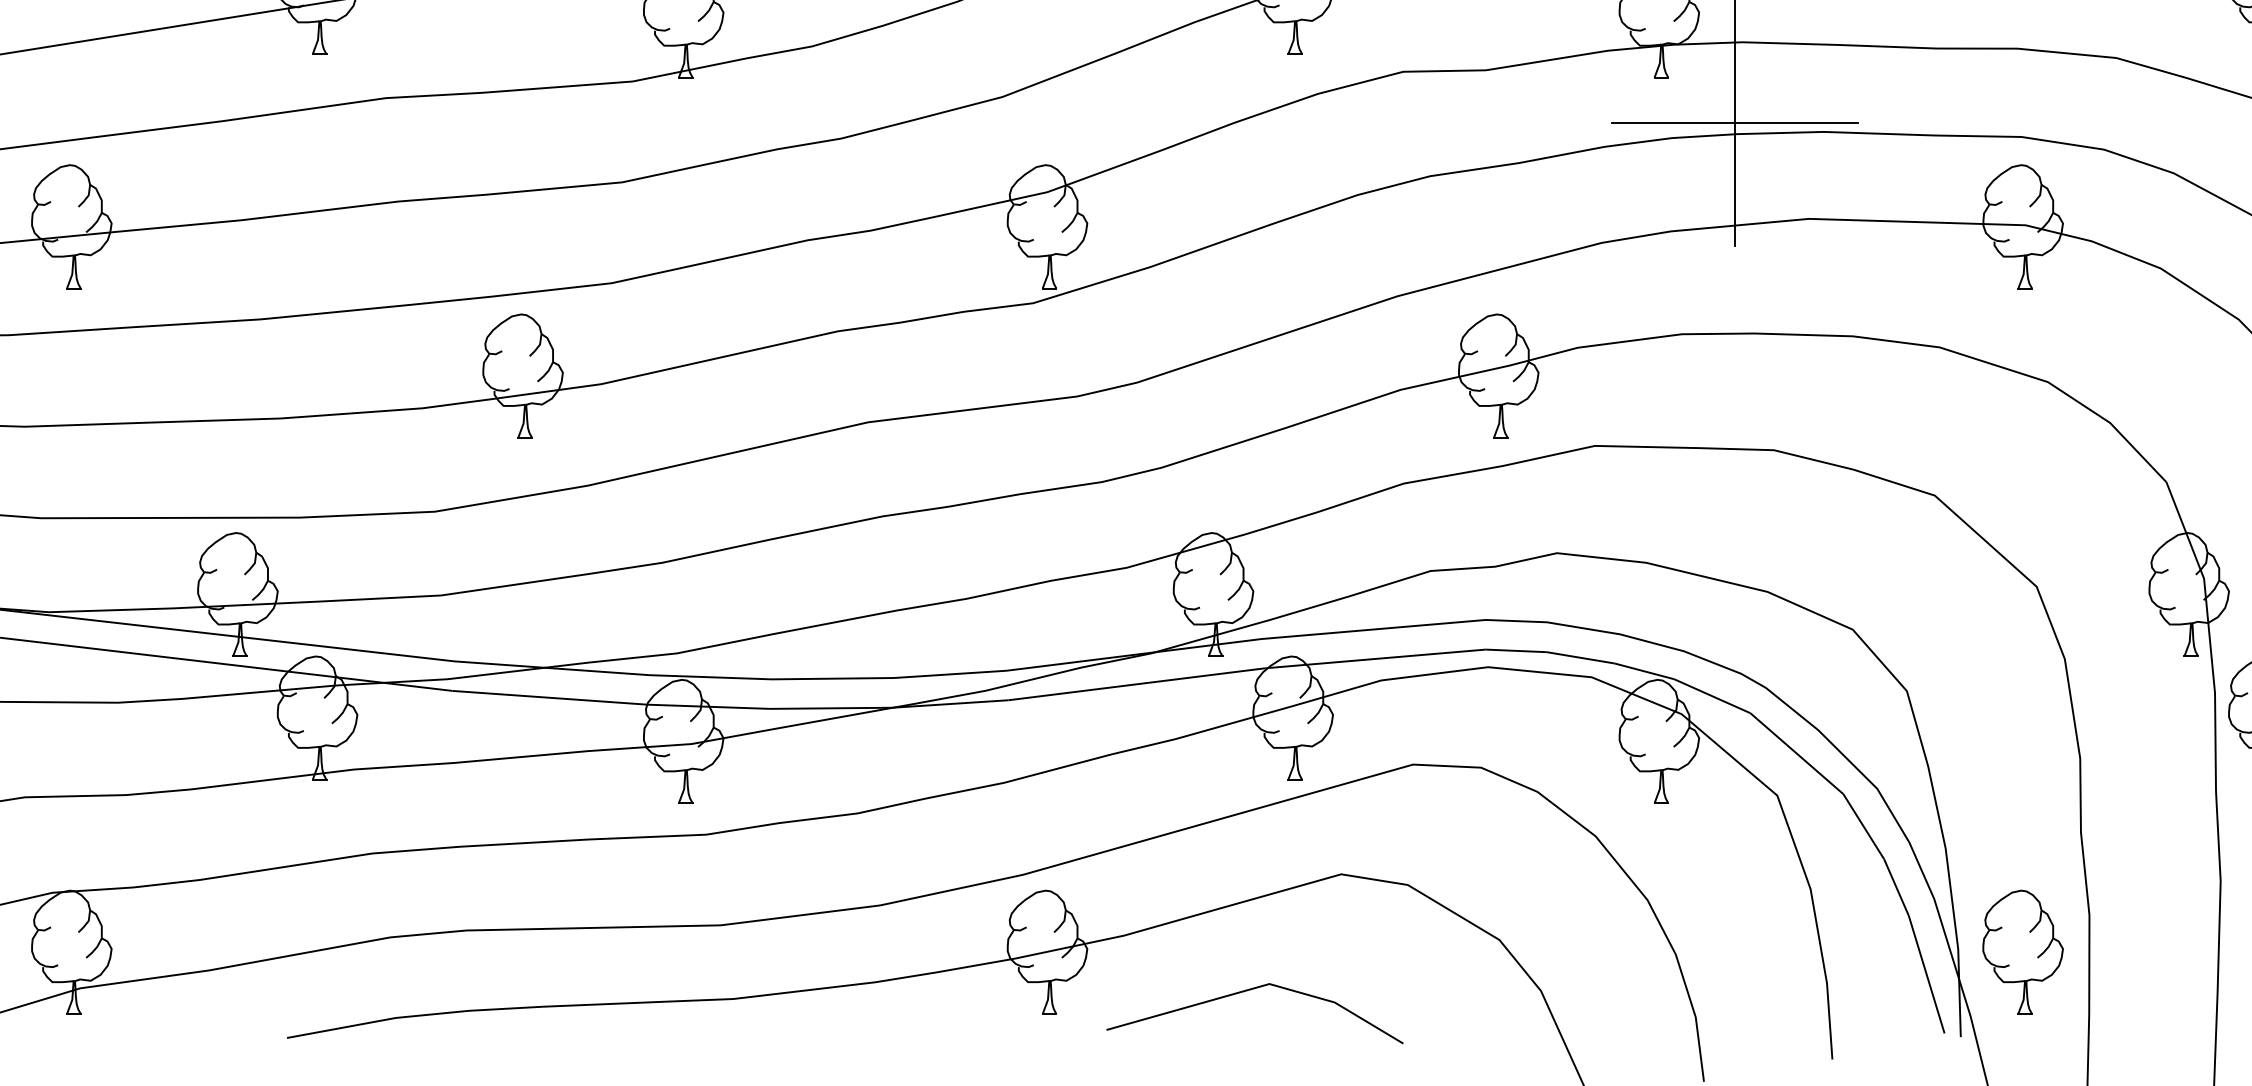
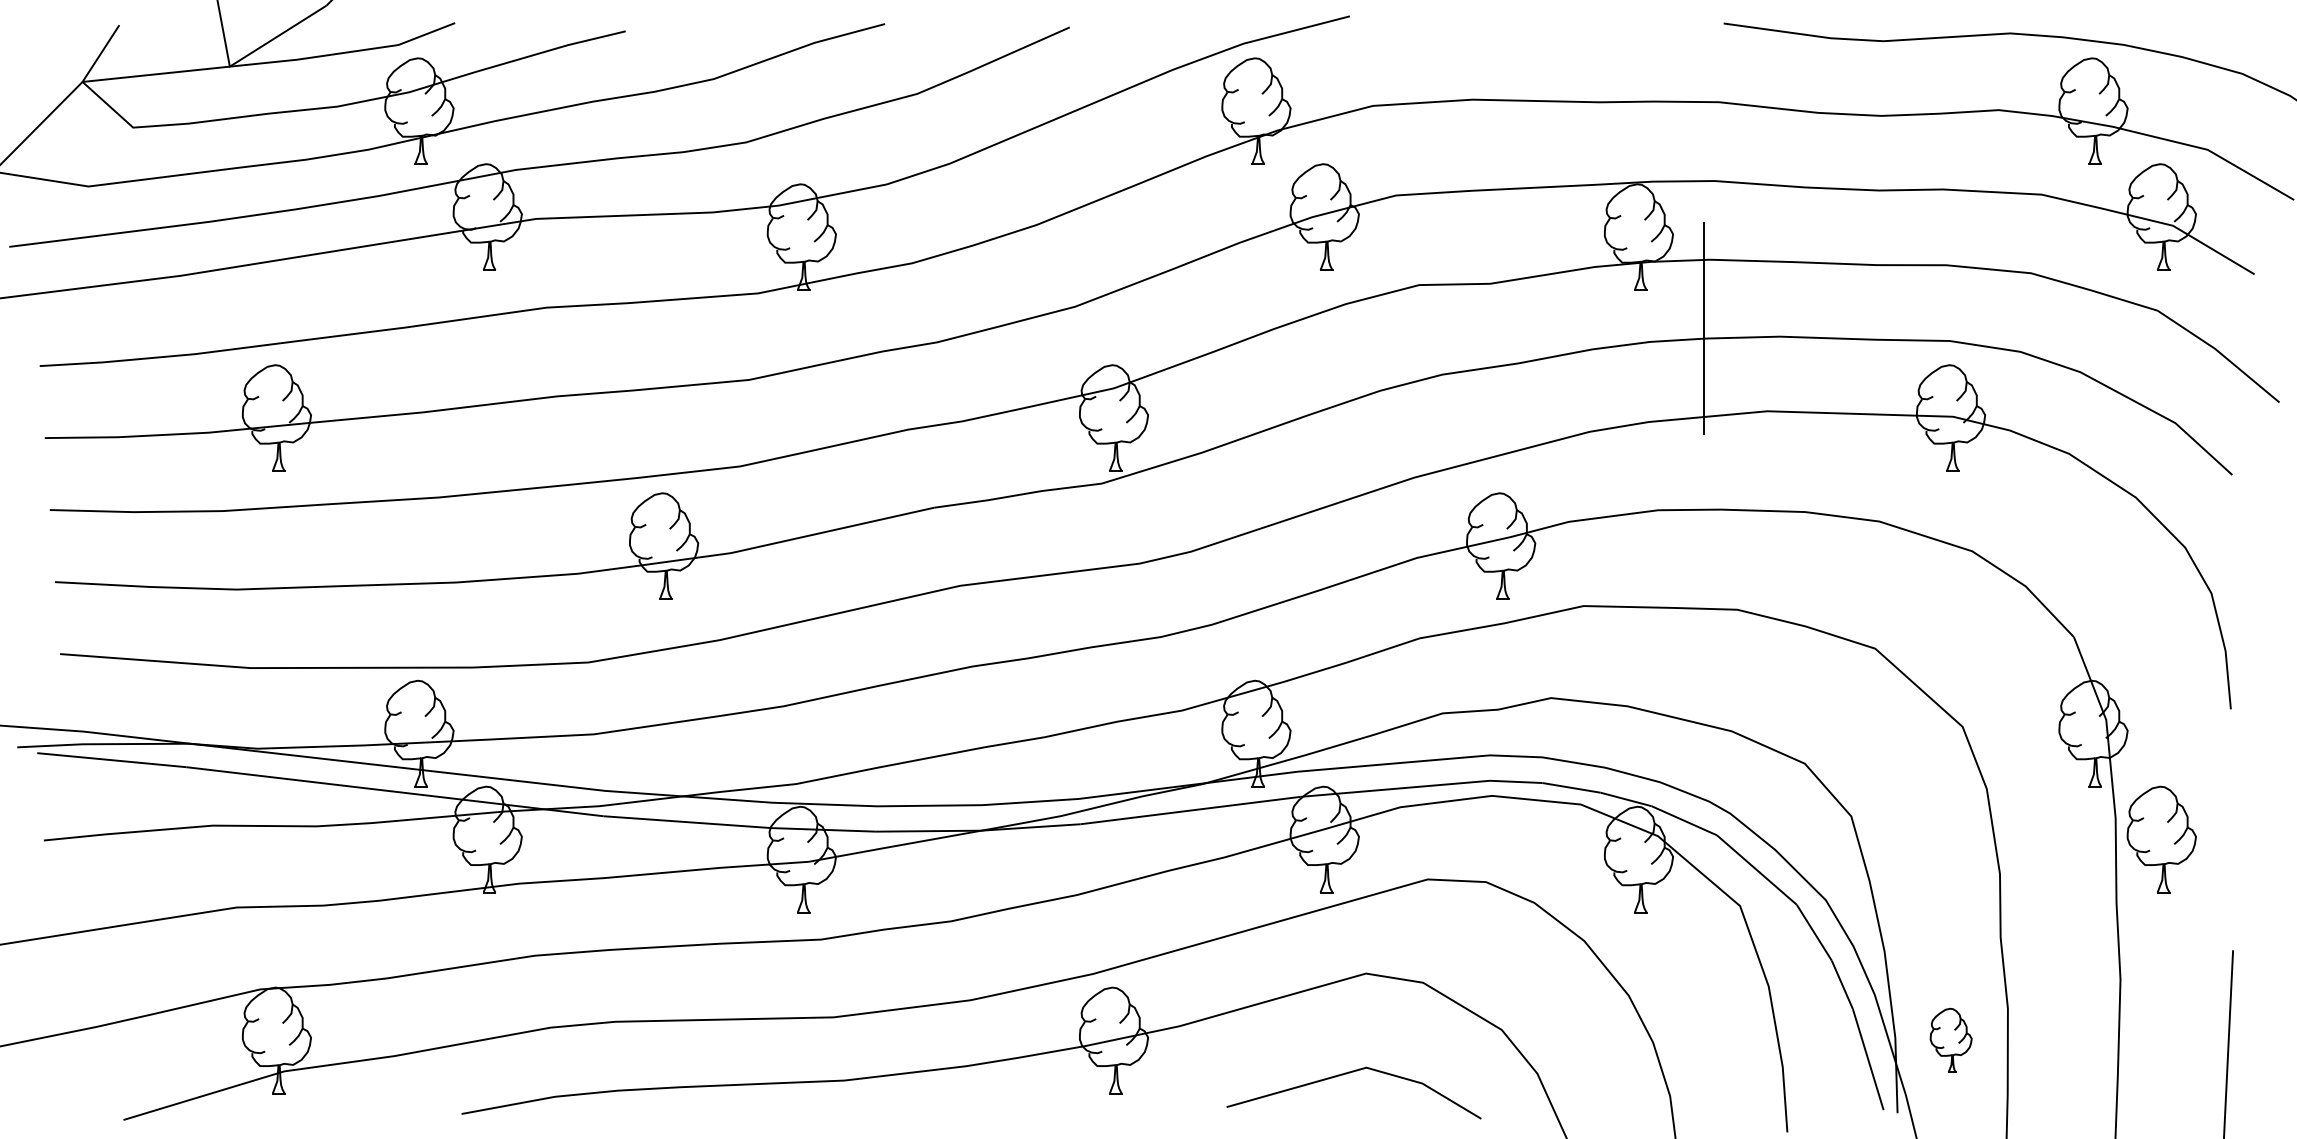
line: (1734, 122) -> (1703, 328), removed
part: (2023, 952) -> (1951, 1040), size x0.6
line: (1250, 990) -> (1350, 1073), moved

